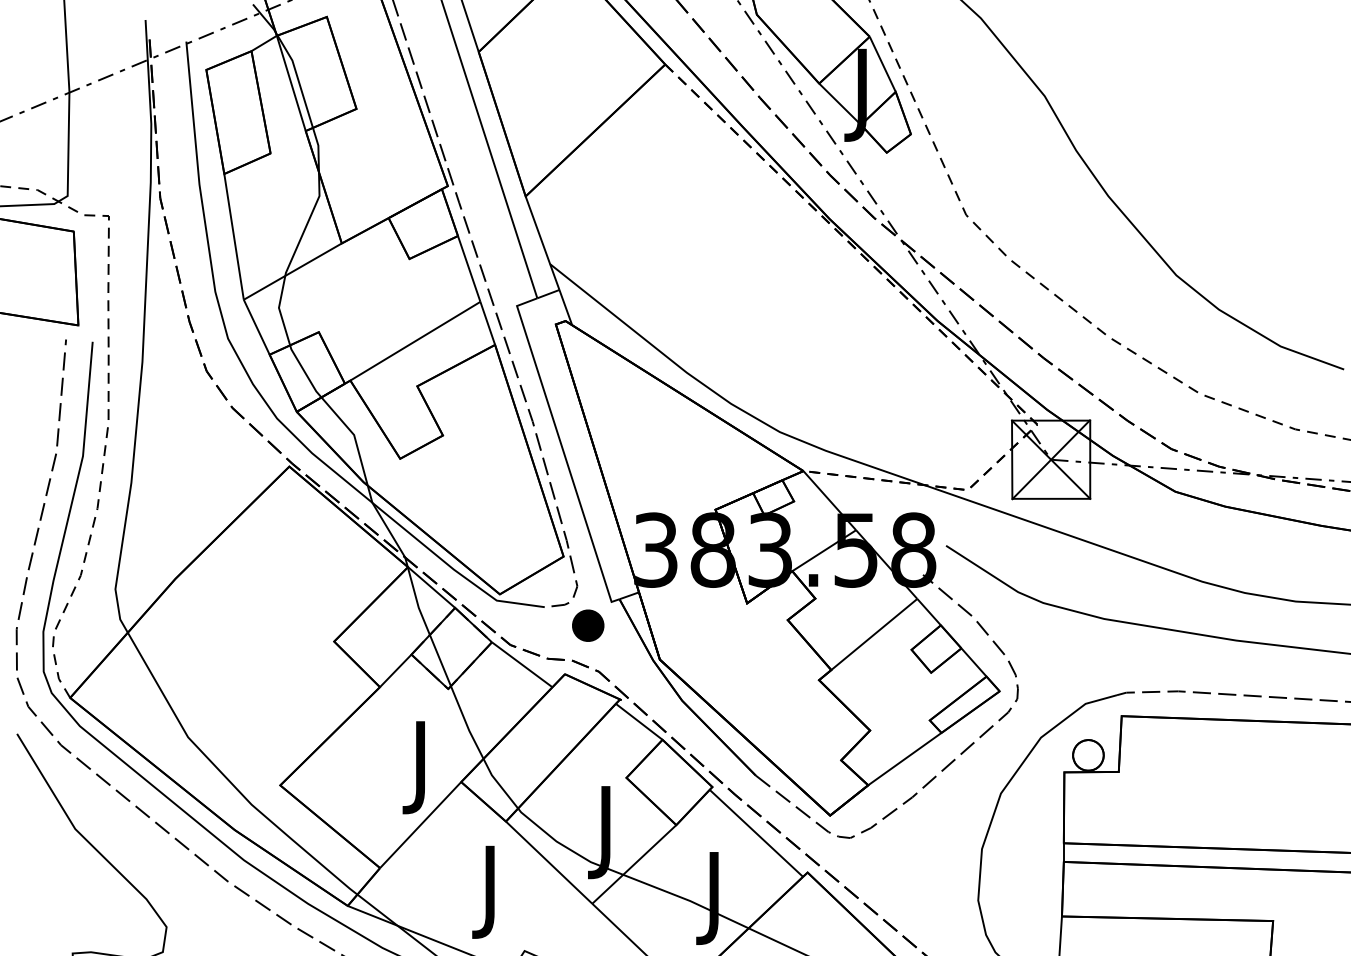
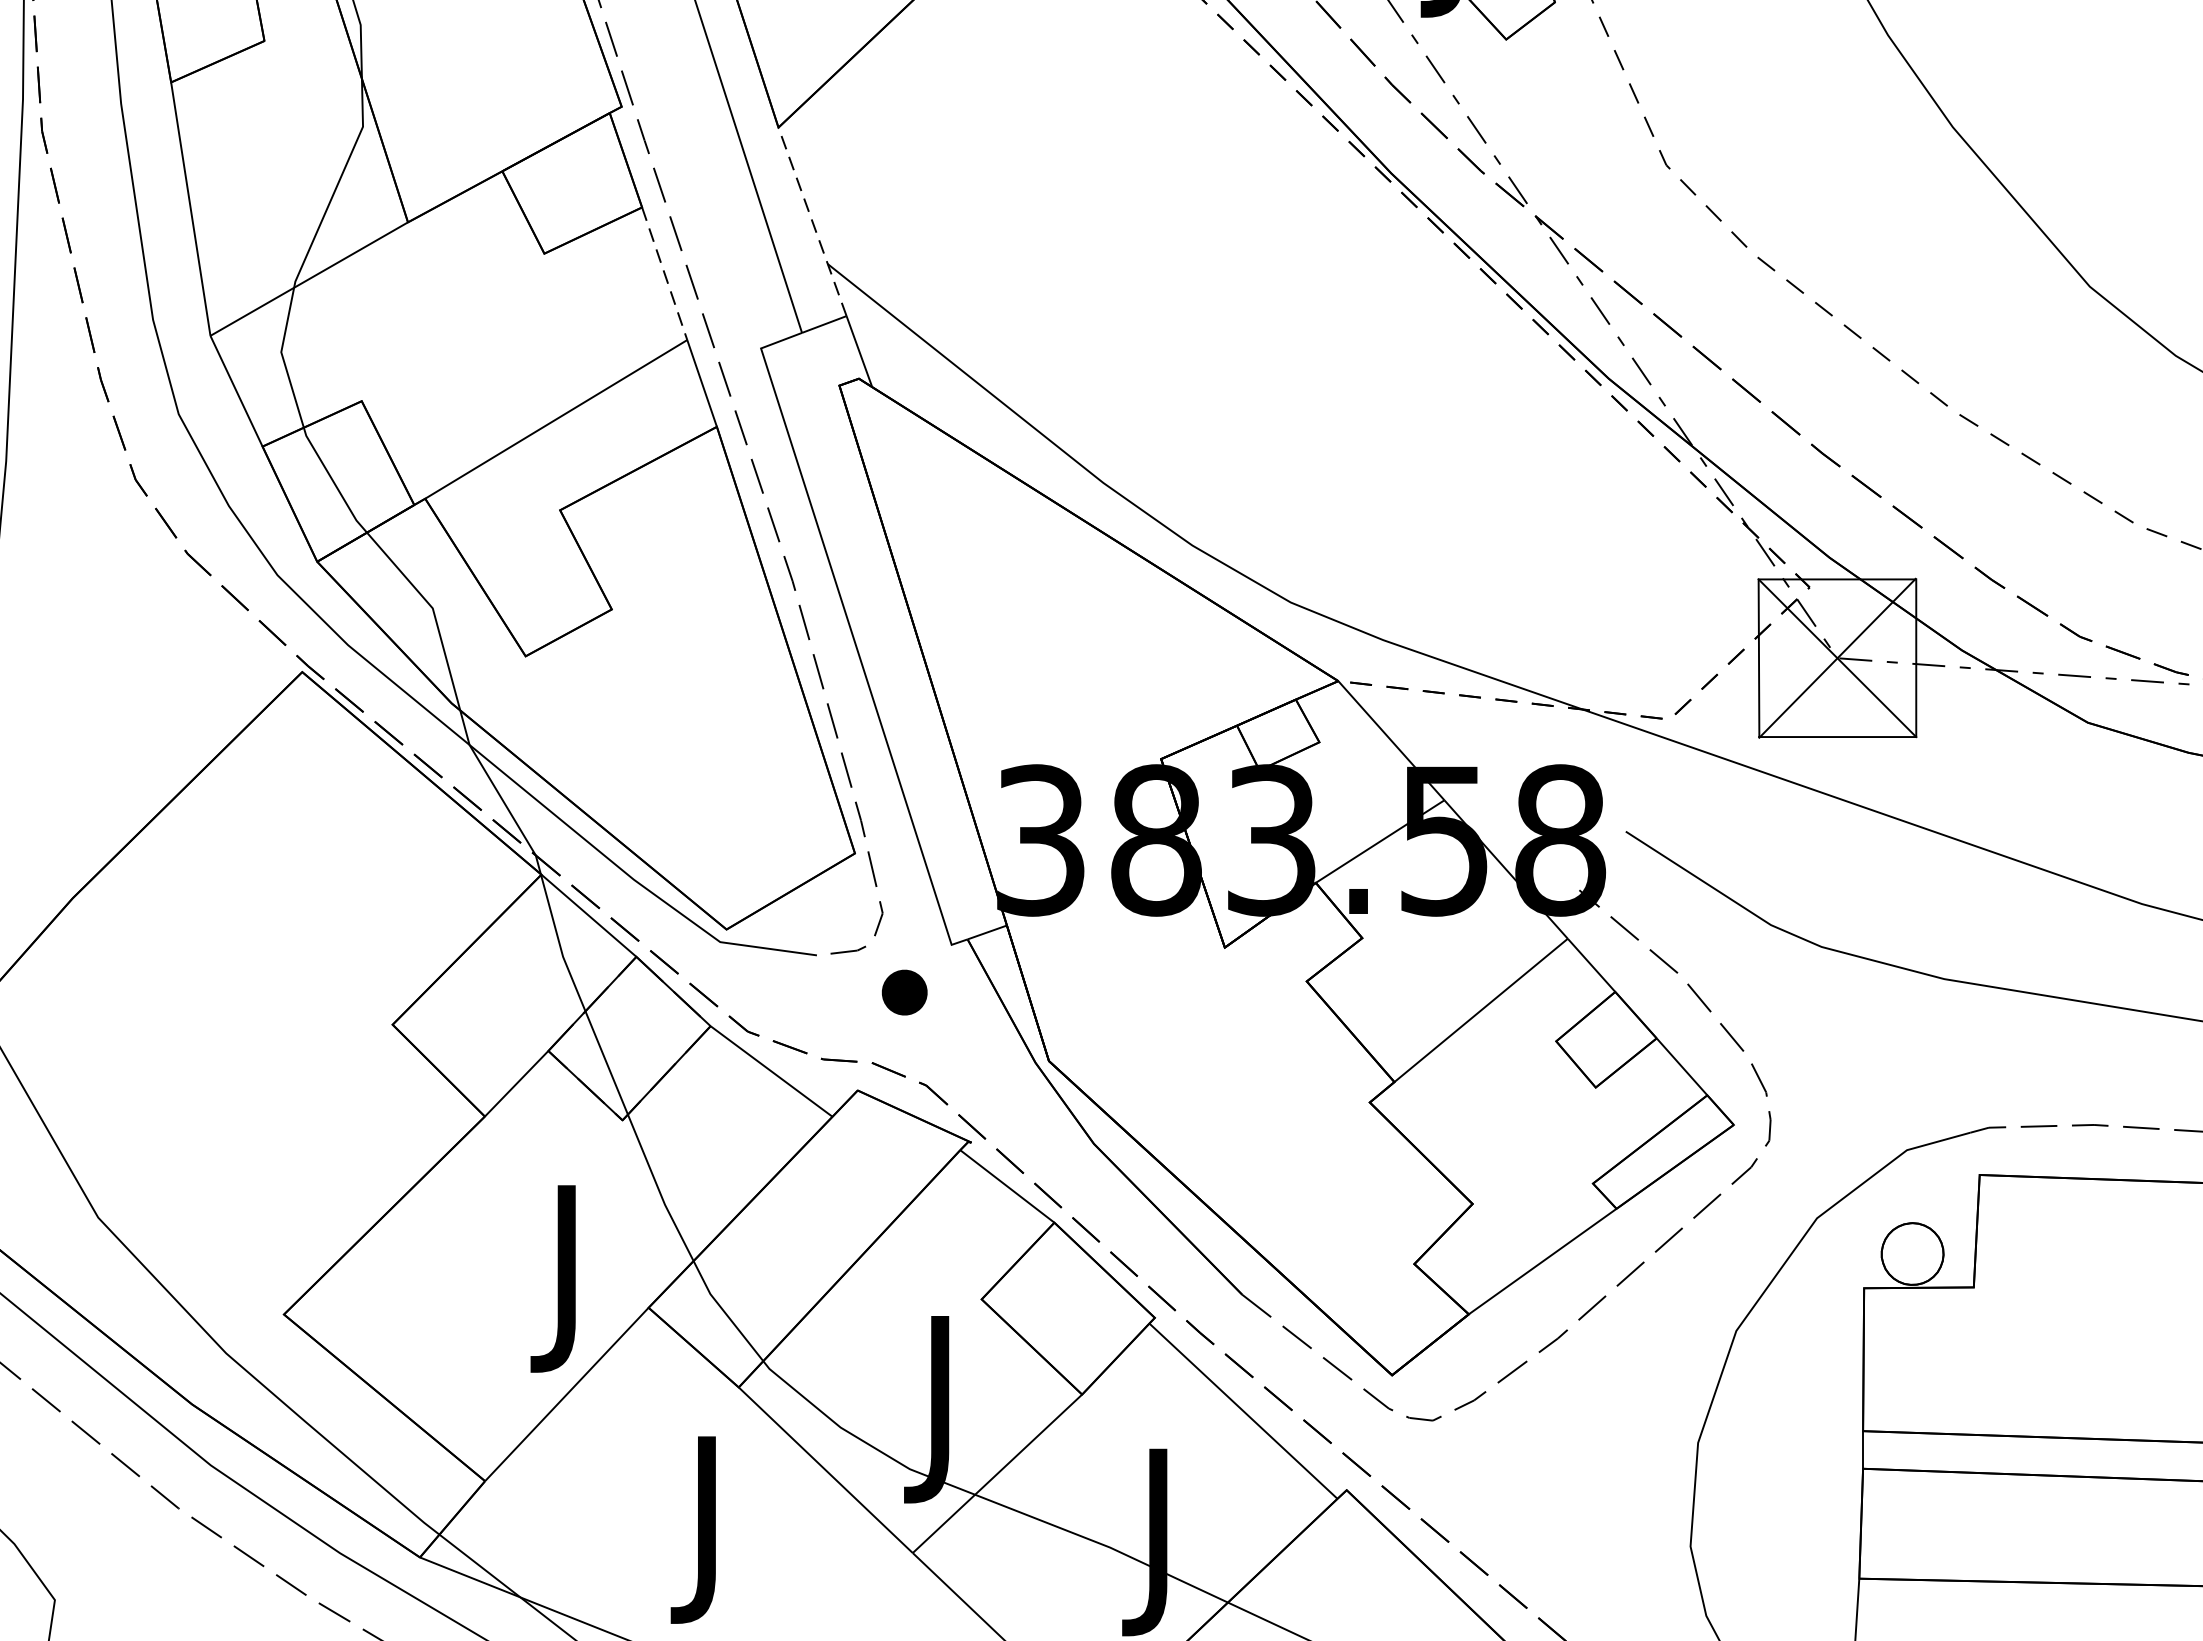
line: (542, 243) -> (812, 222), solid -> dashed
line: (469, 268) -> (665, 272), solid -> dashed
part: (588, 625) -> (905, 992), size x0.7

